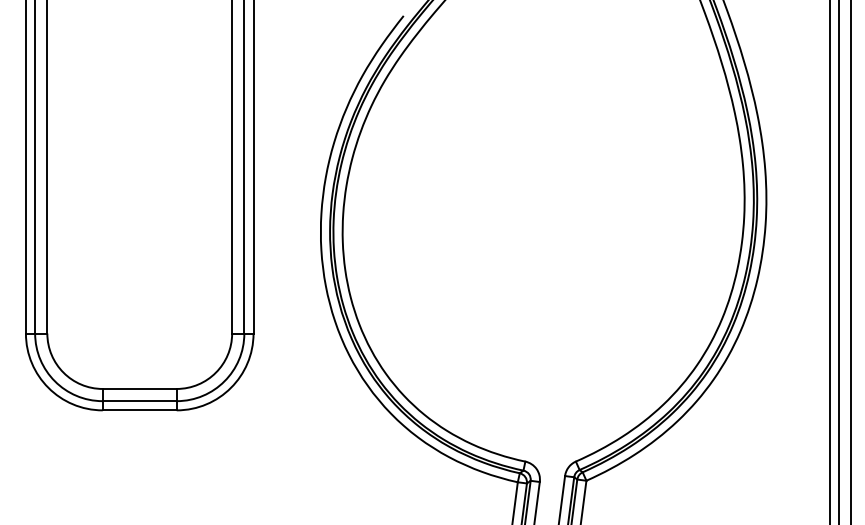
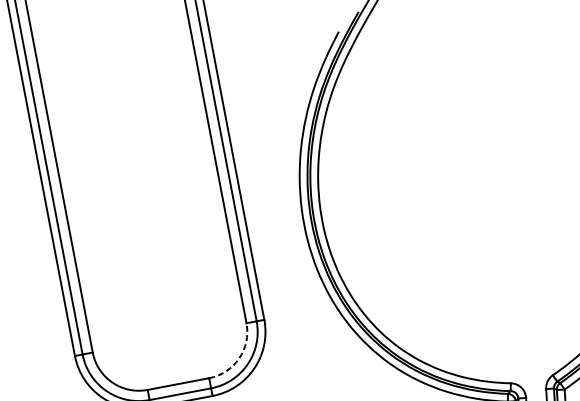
arc: (215, 372) -> (238, 358), solid -> dashed

